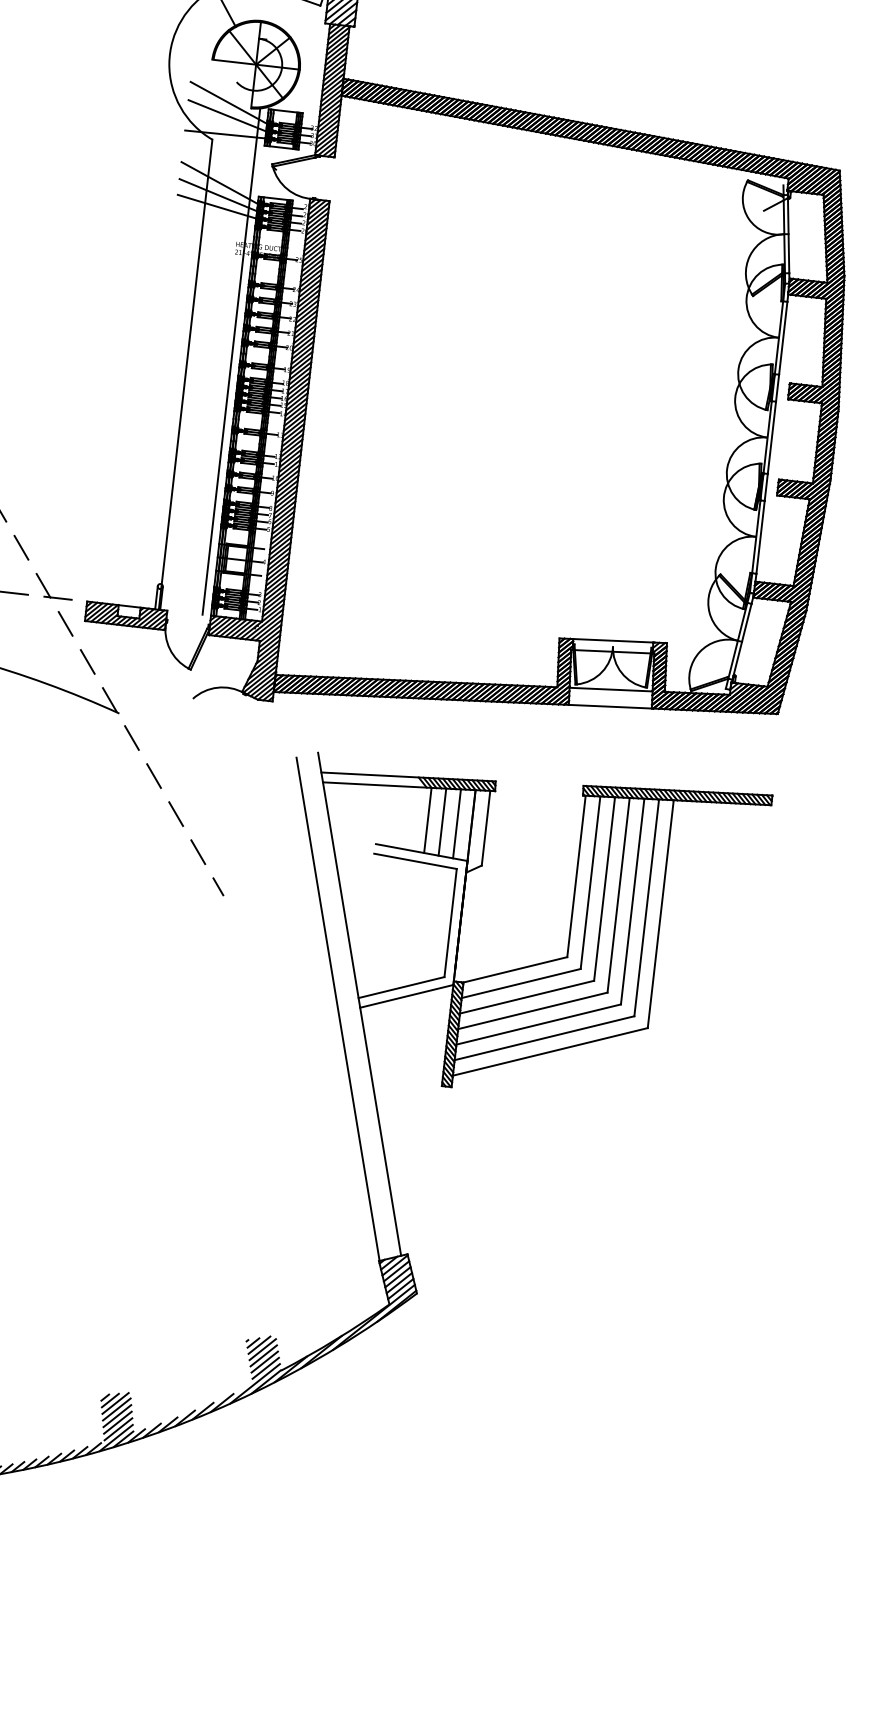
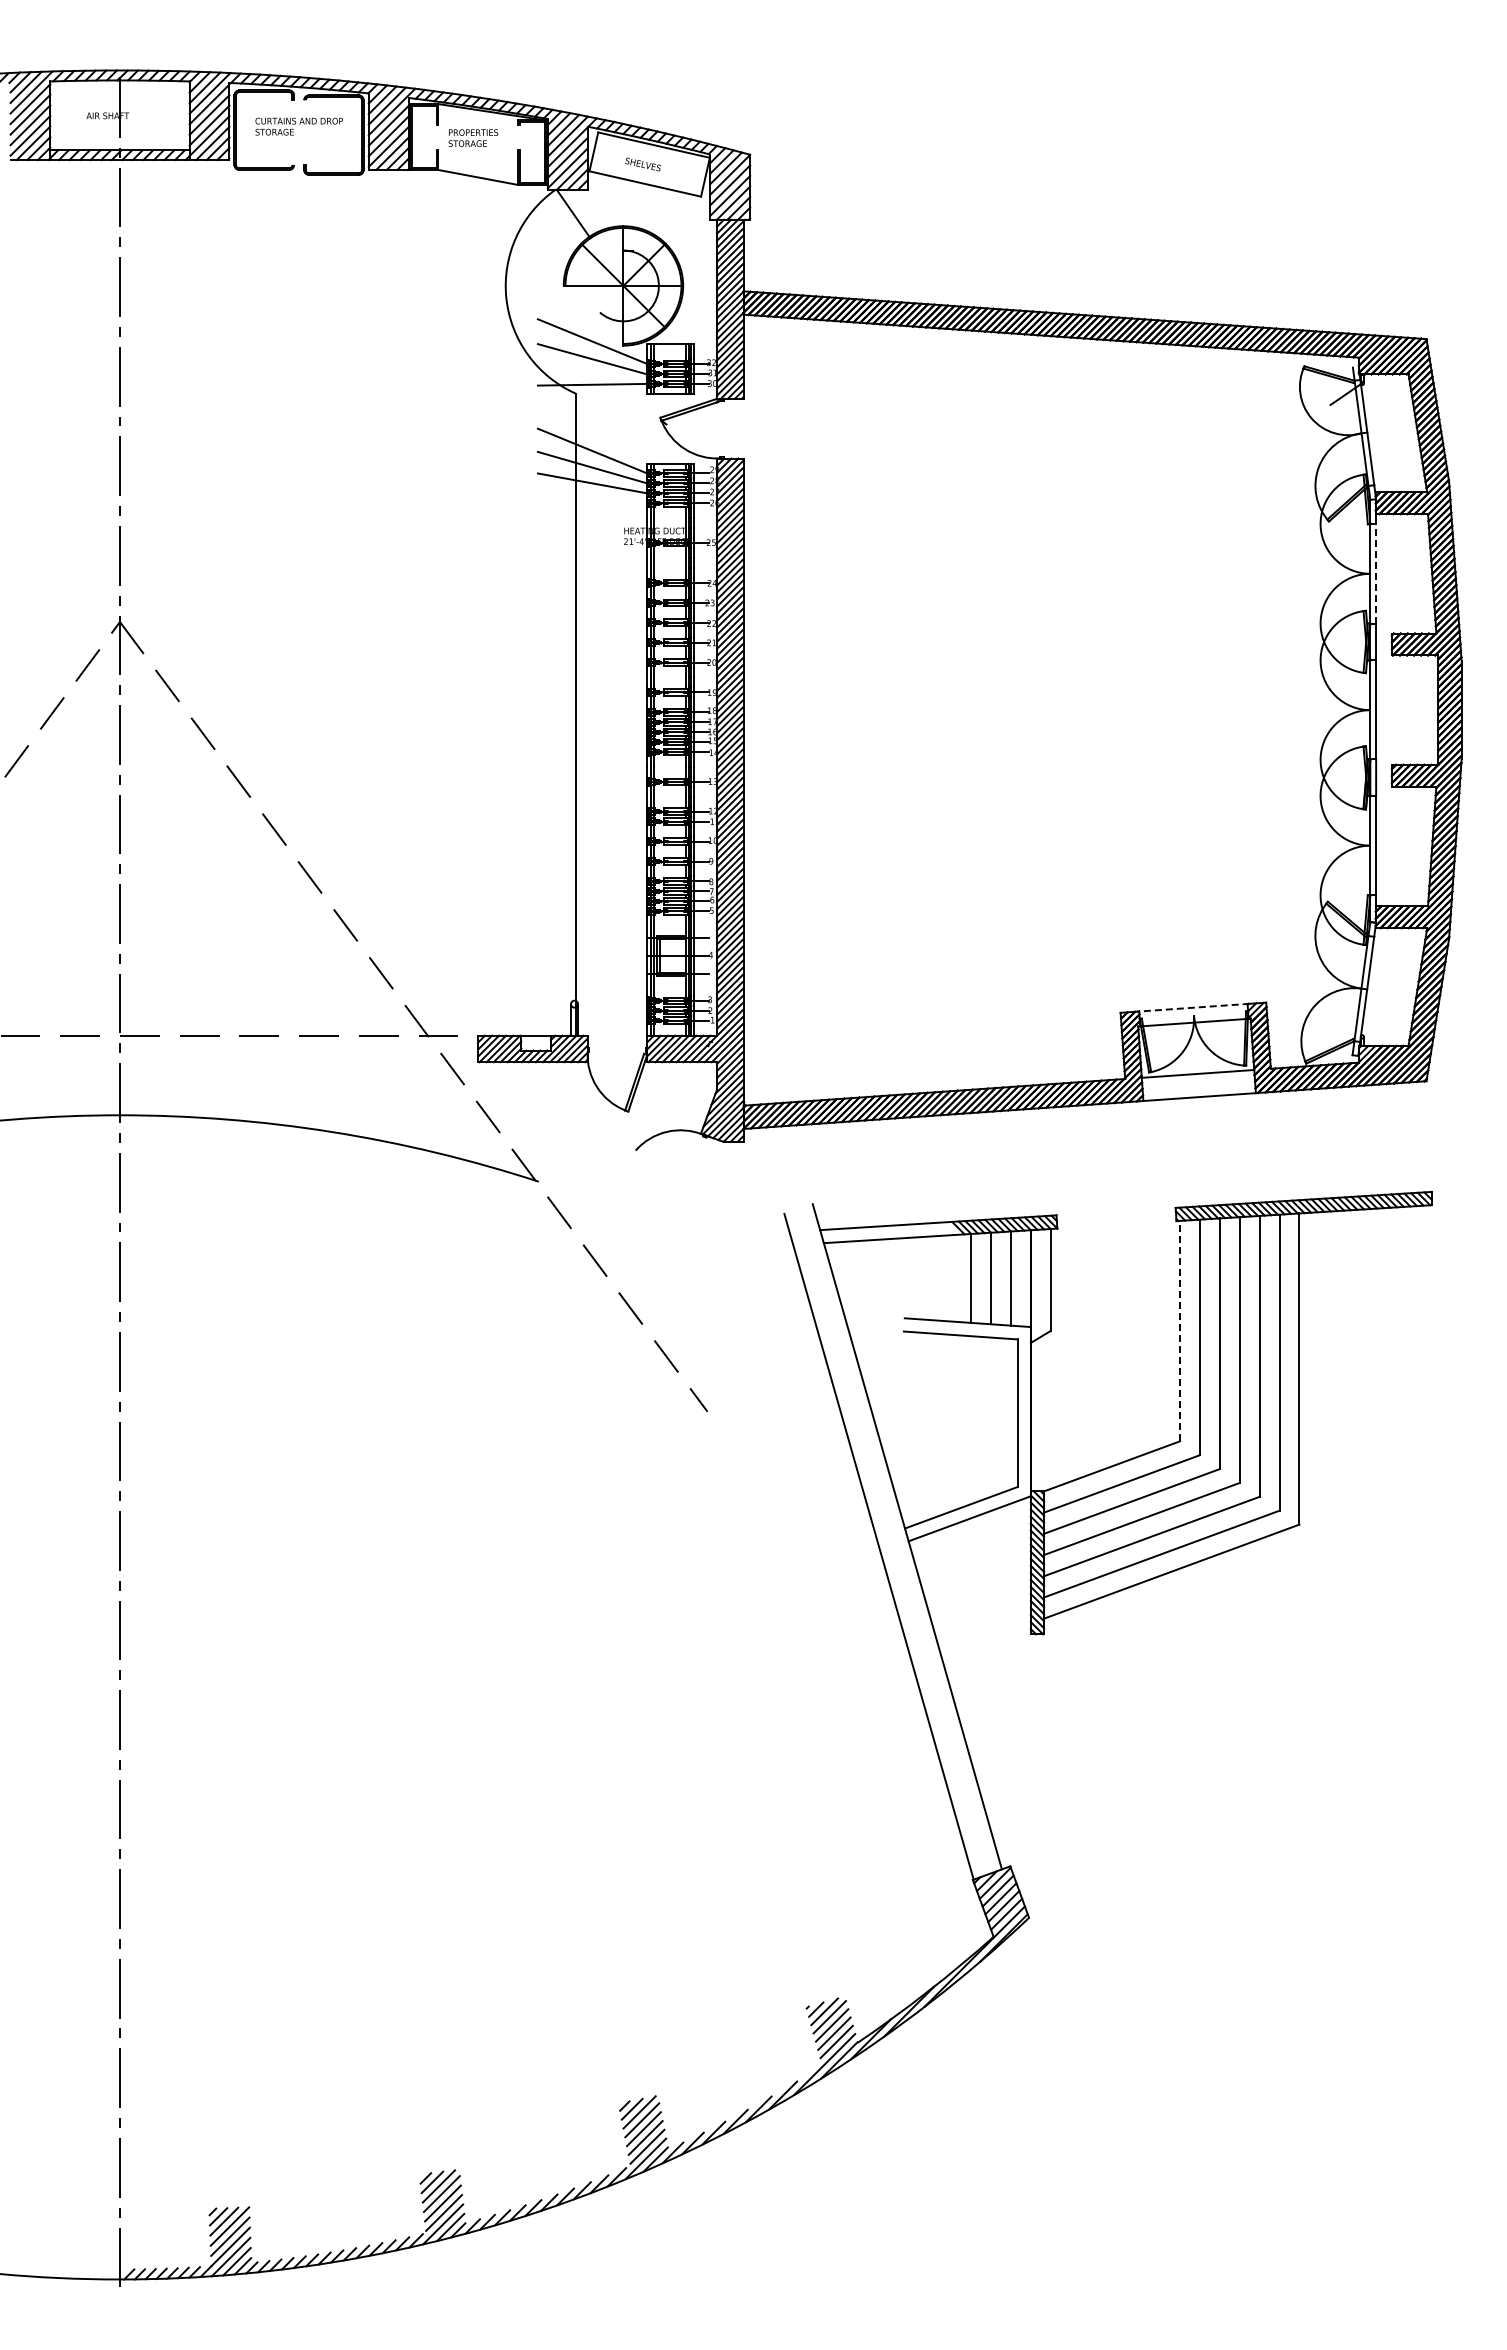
line: (783, 338) -> (1376, 573), solid -> dashed
line: (231, 361) -> (635, 689), removed
line: (612, 640) -> (1192, 1007), solid -> dashed
line: (576, 876) -> (1180, 1330), solid -> dashed

